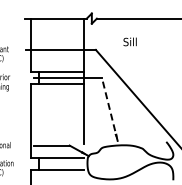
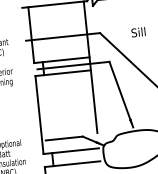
text: (129, 41) -> (137, 31), moved
line: (109, 109) -> (120, 94), dashed -> solid

